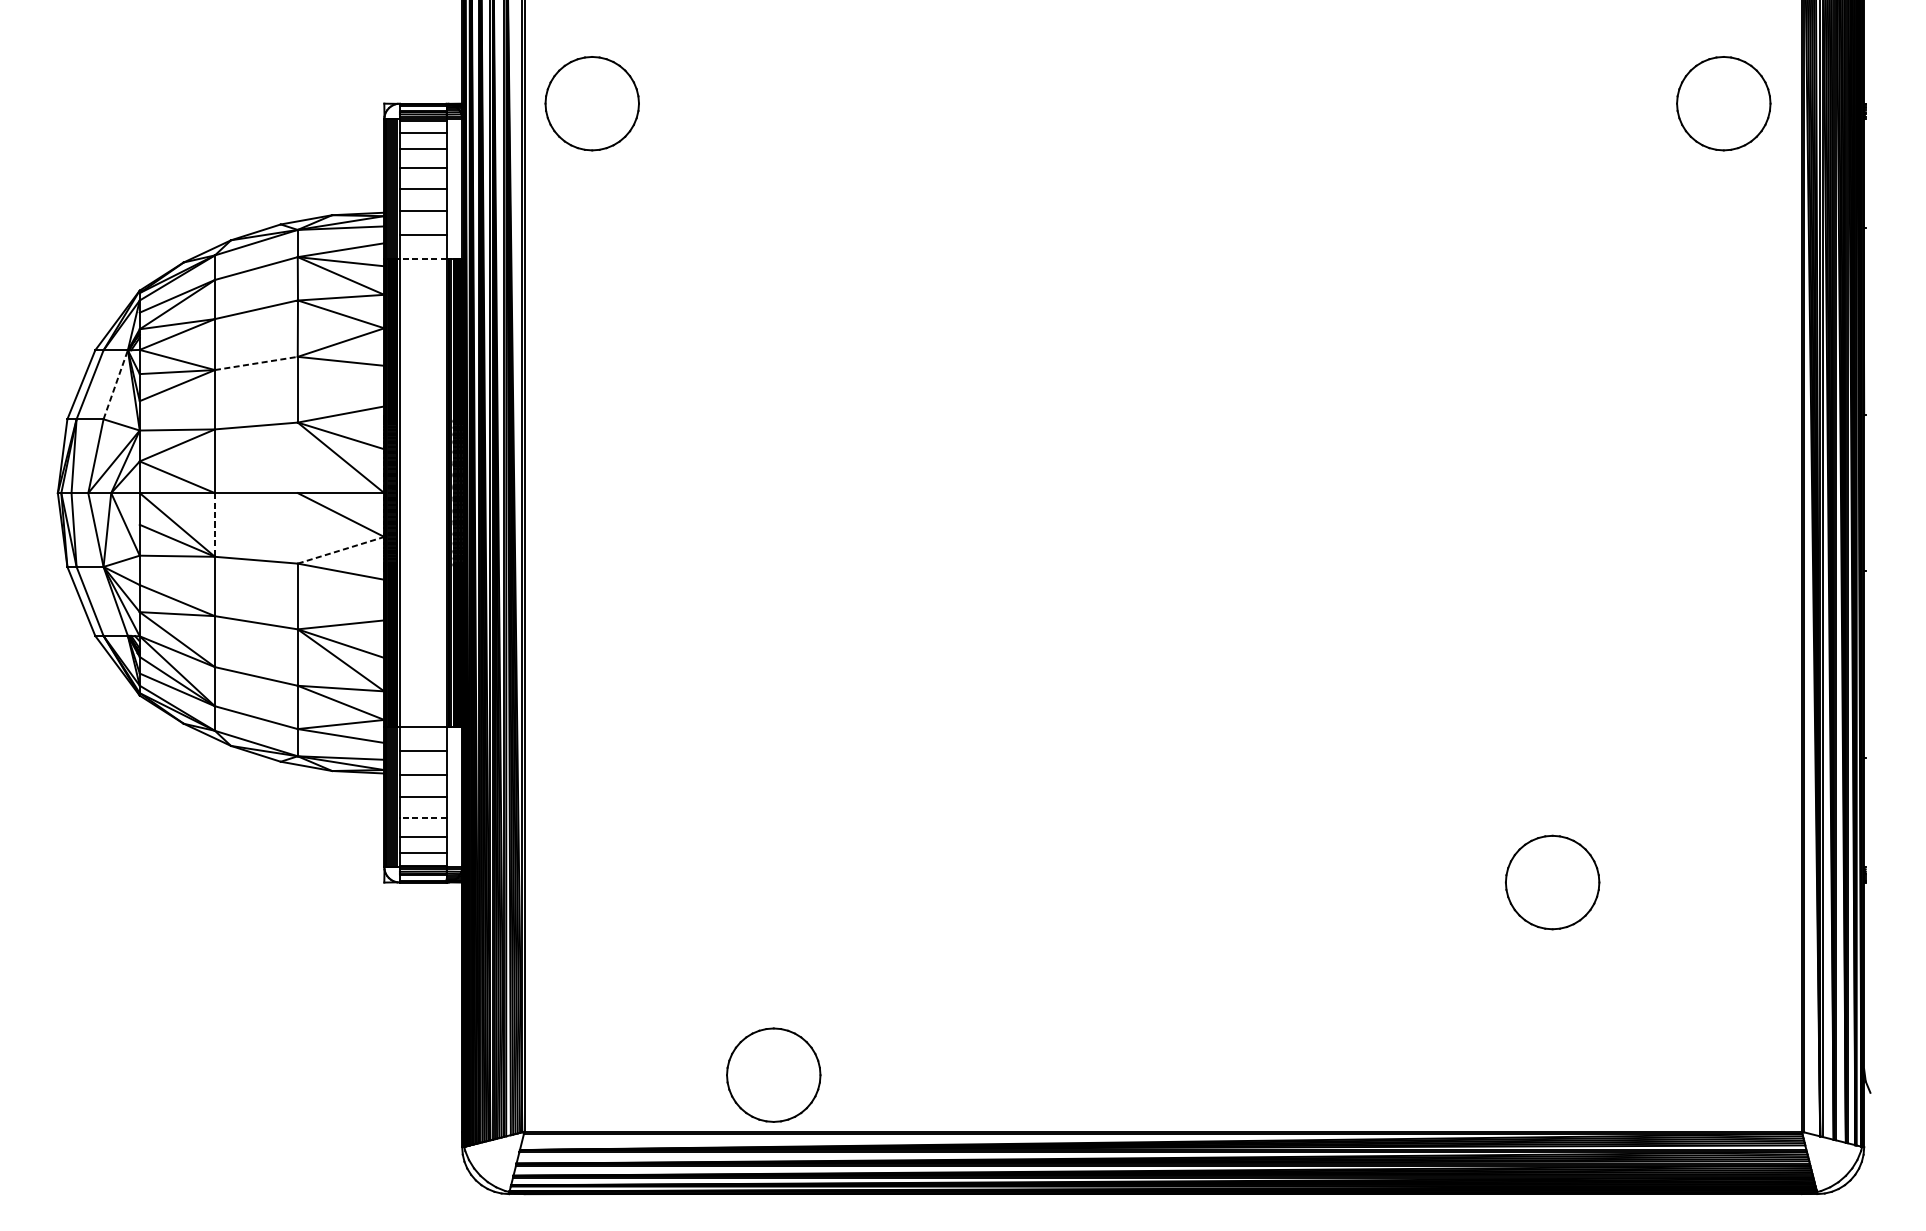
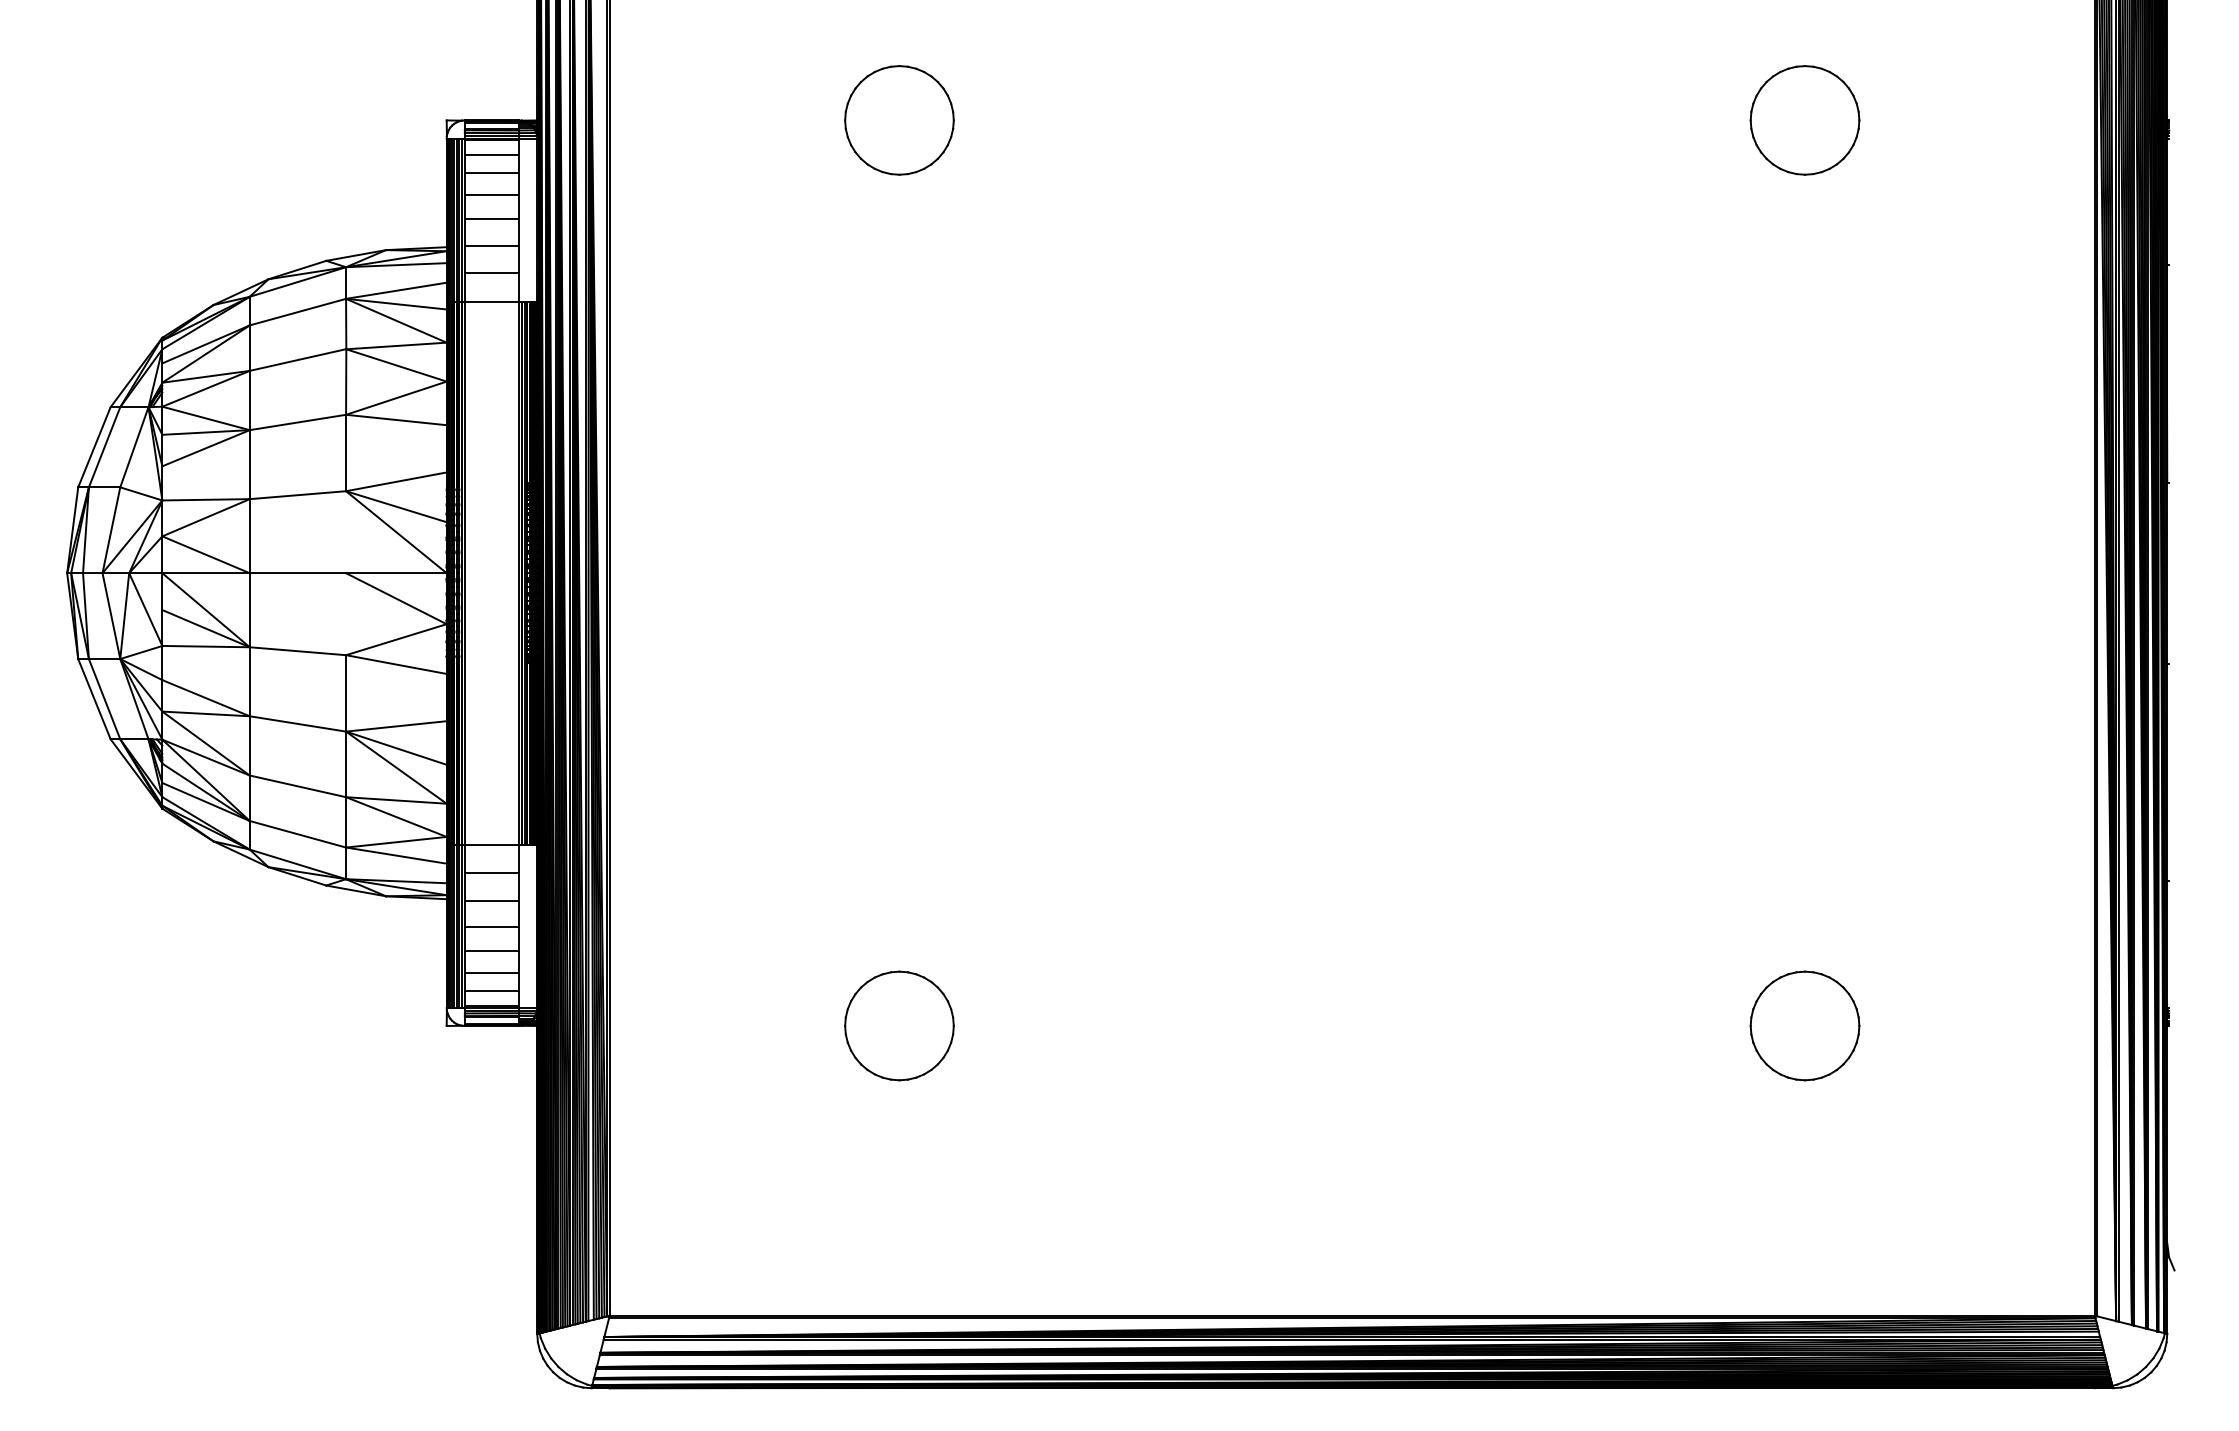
part: (592, 103) -> (899, 120), moved
part: (1723, 103) -> (1804, 120), moved
line: (422, 259) -> (491, 301), dashed -> solid
line: (255, 363) -> (297, 422), dashed -> solid
line: (115, 384) -> (134, 447), dashed -> solid
line: (214, 525) -> (249, 610), dashed -> solid
line: (341, 550) -> (396, 639), dashed -> solid
line: (422, 818) -> (491, 951), dashed -> solid
part: (773, 1074) -> (899, 1025), moved

